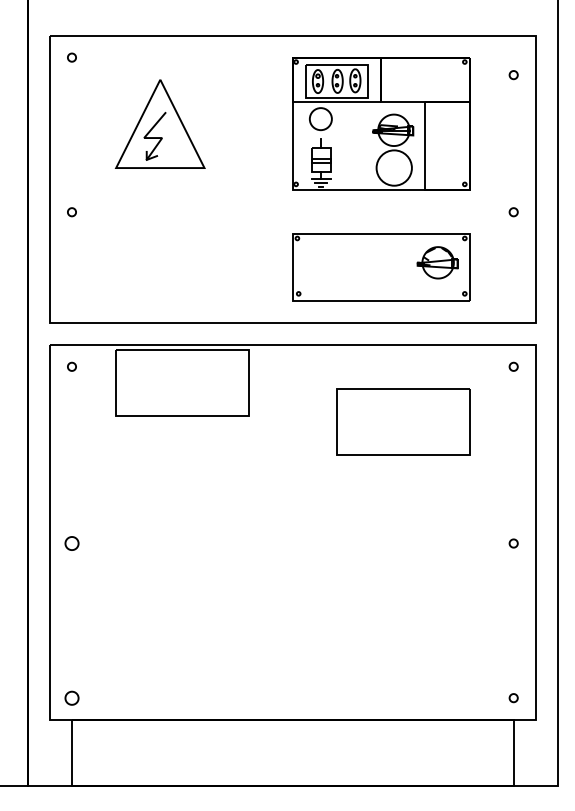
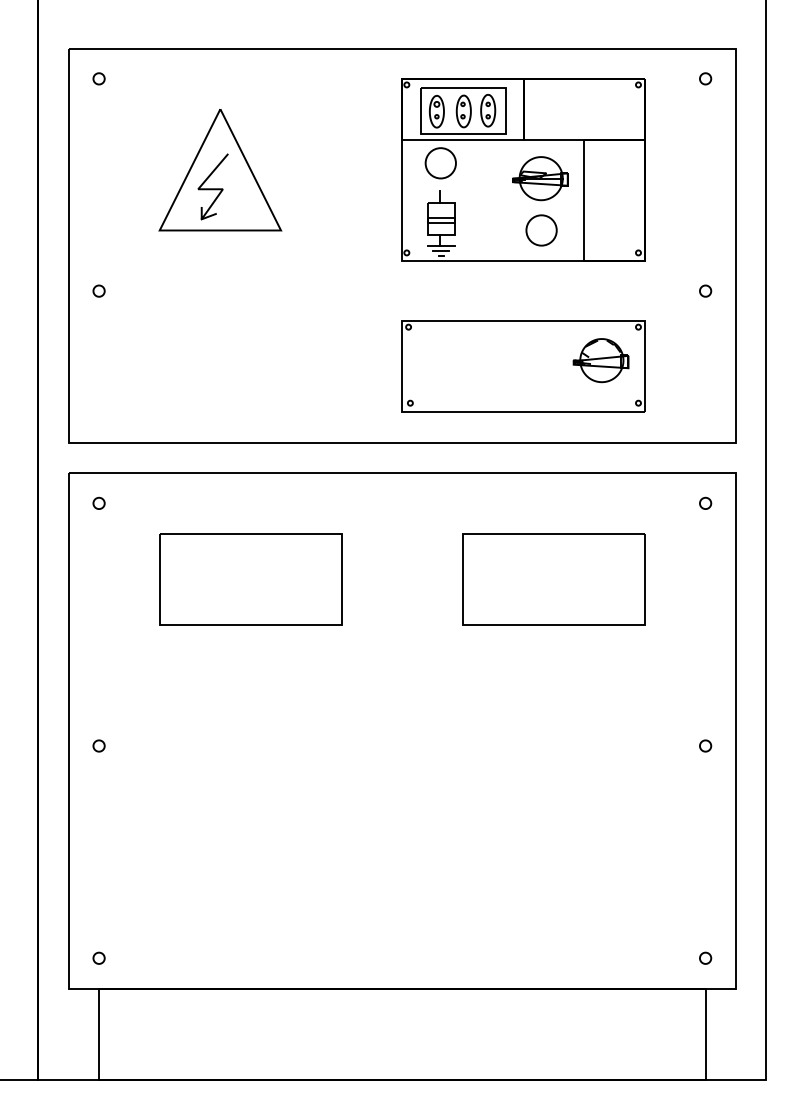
part: (513, 74) -> (705, 78), moved
circle: (394, 168) -> (541, 230), size x0.62
part: (182, 382) -> (250, 579), moved
part: (71, 543) -> (98, 745), size x0.62
part: (71, 697) -> (98, 957), size x0.62

